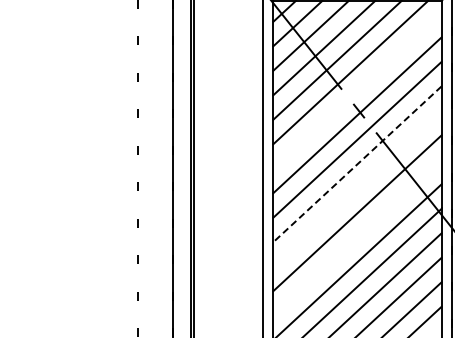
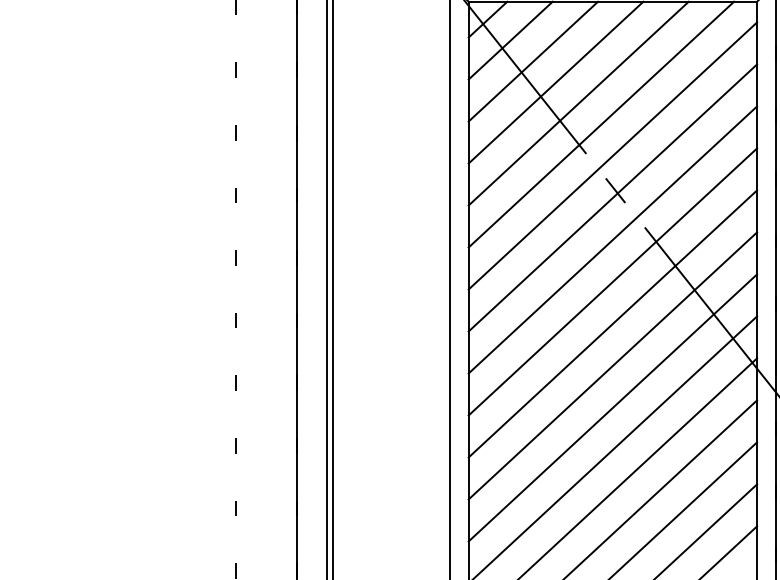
line: (357, 90) -> (612, 155), added
line: (357, 164) -> (612, 282), dashed -> solid
line: (357, 188) -> (612, 323), added
line: (357, 237) -> (612, 407), added

